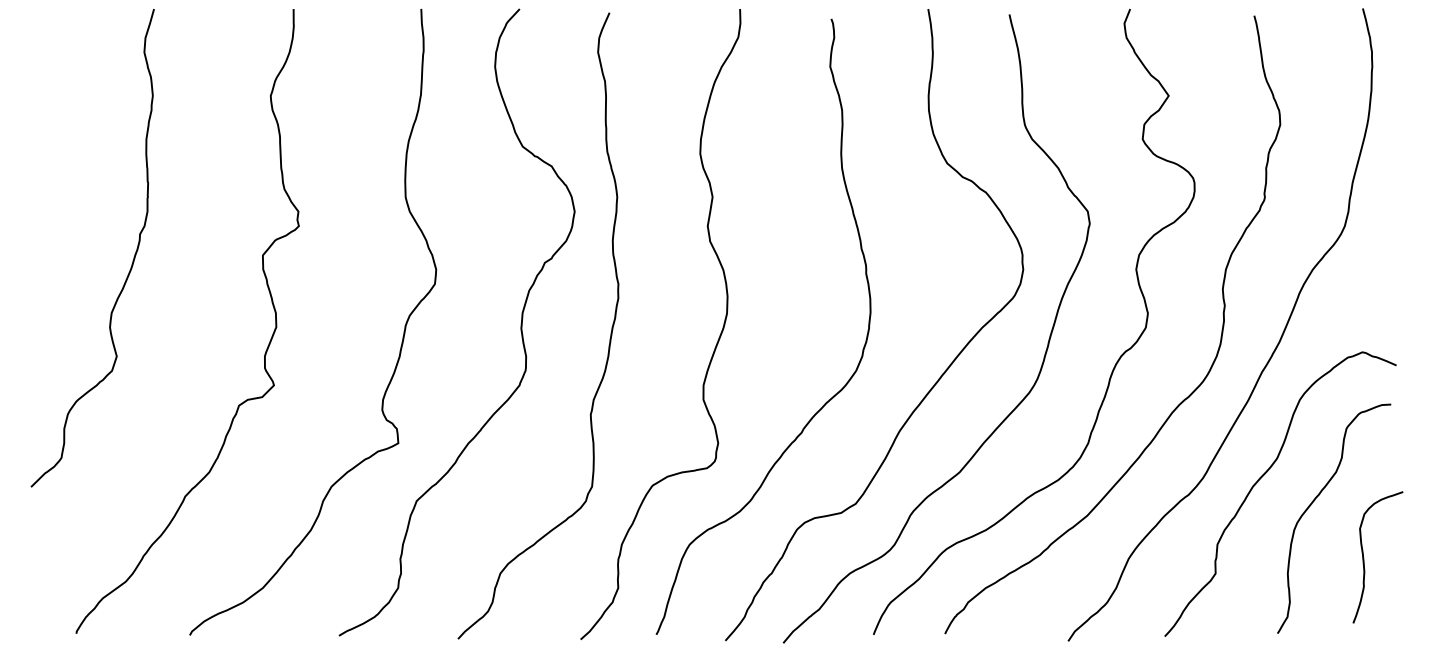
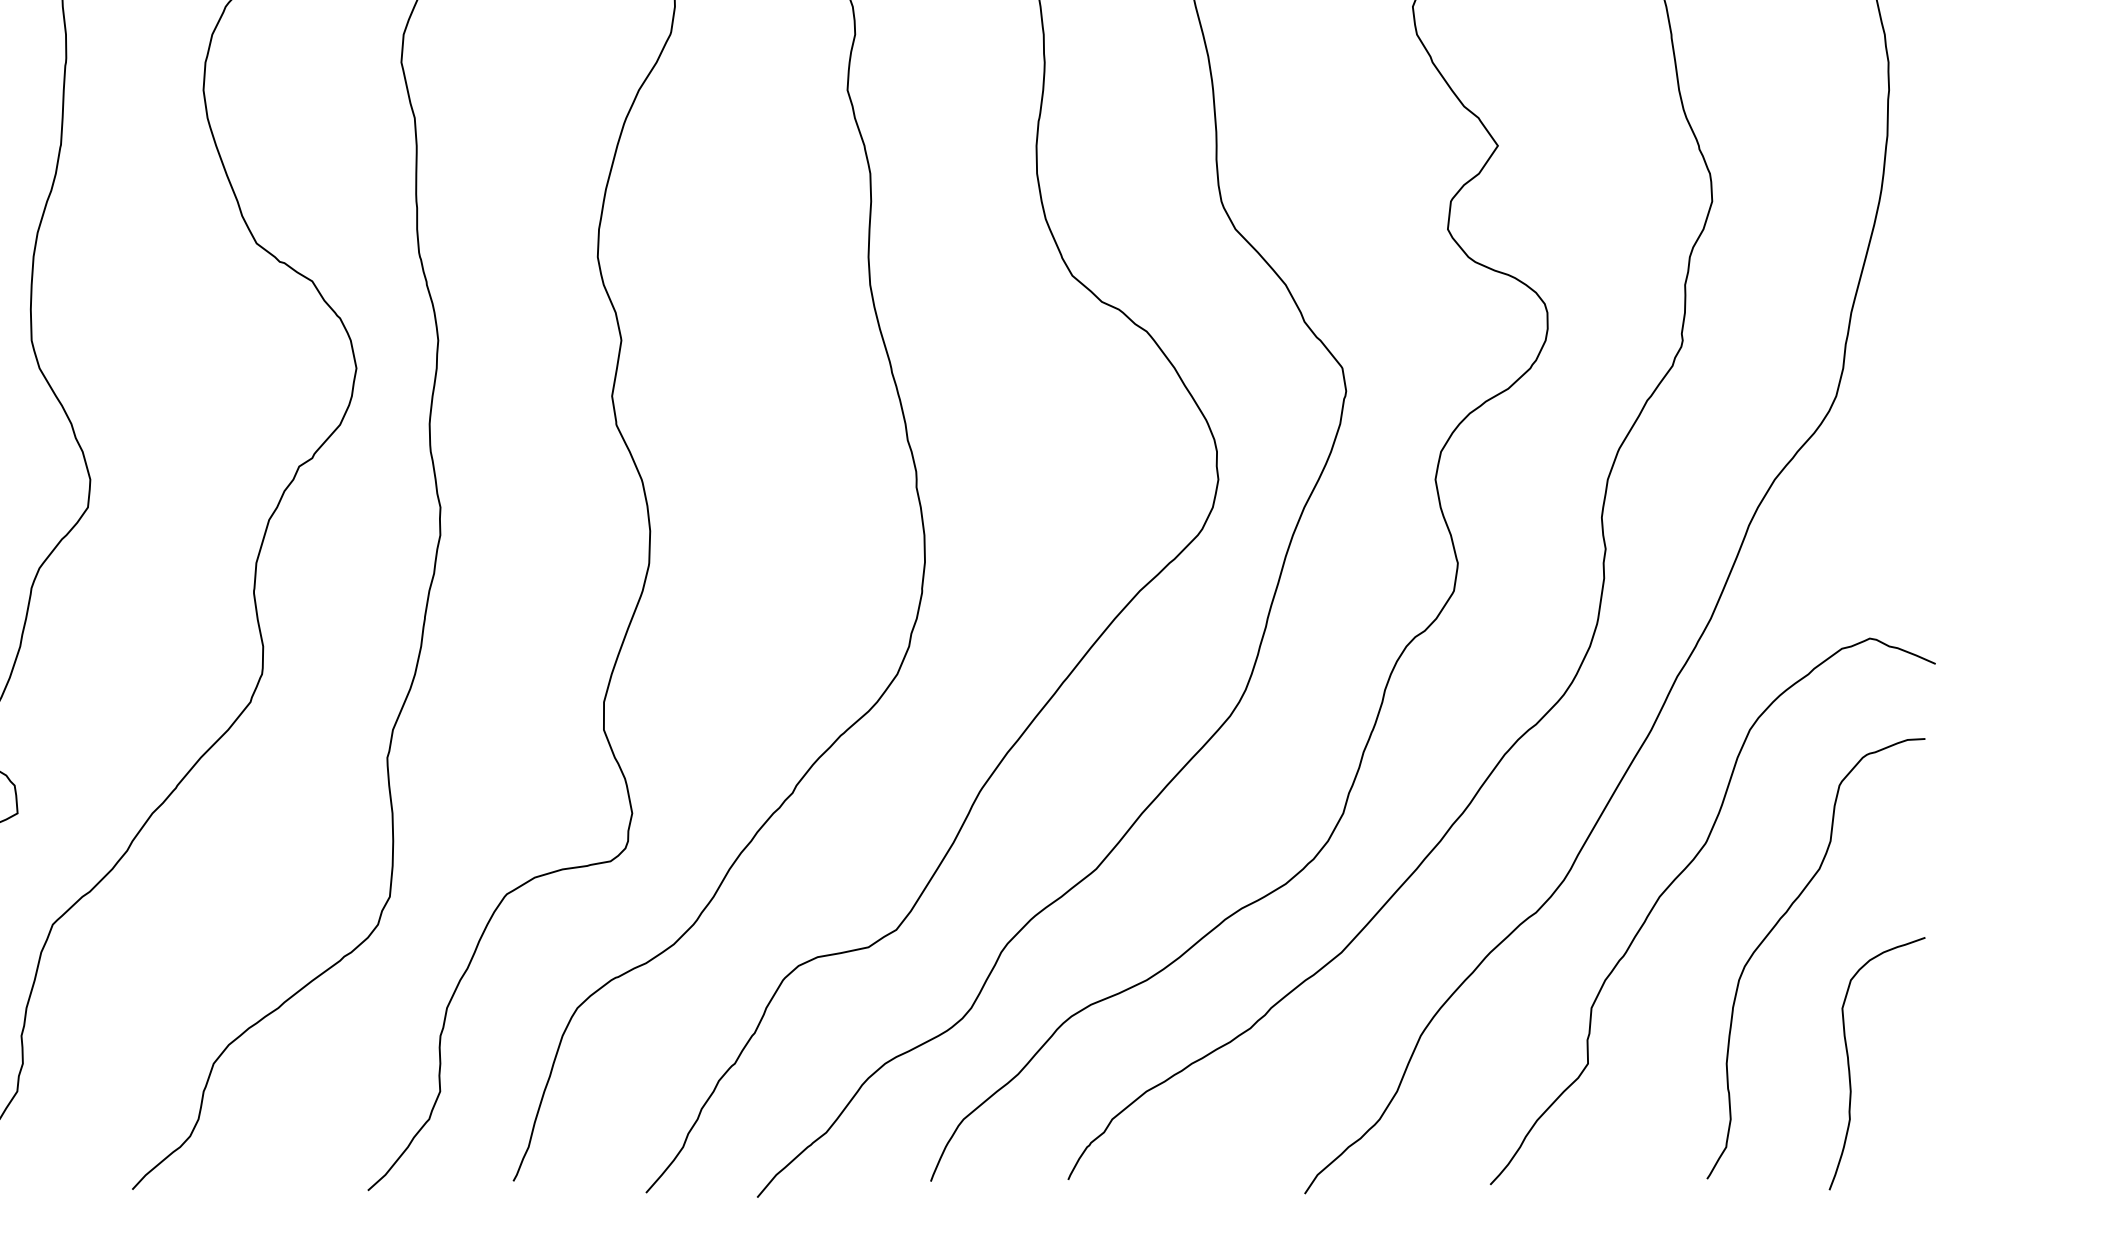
curve: (1364, 558) -> (1850, 1065), moved

